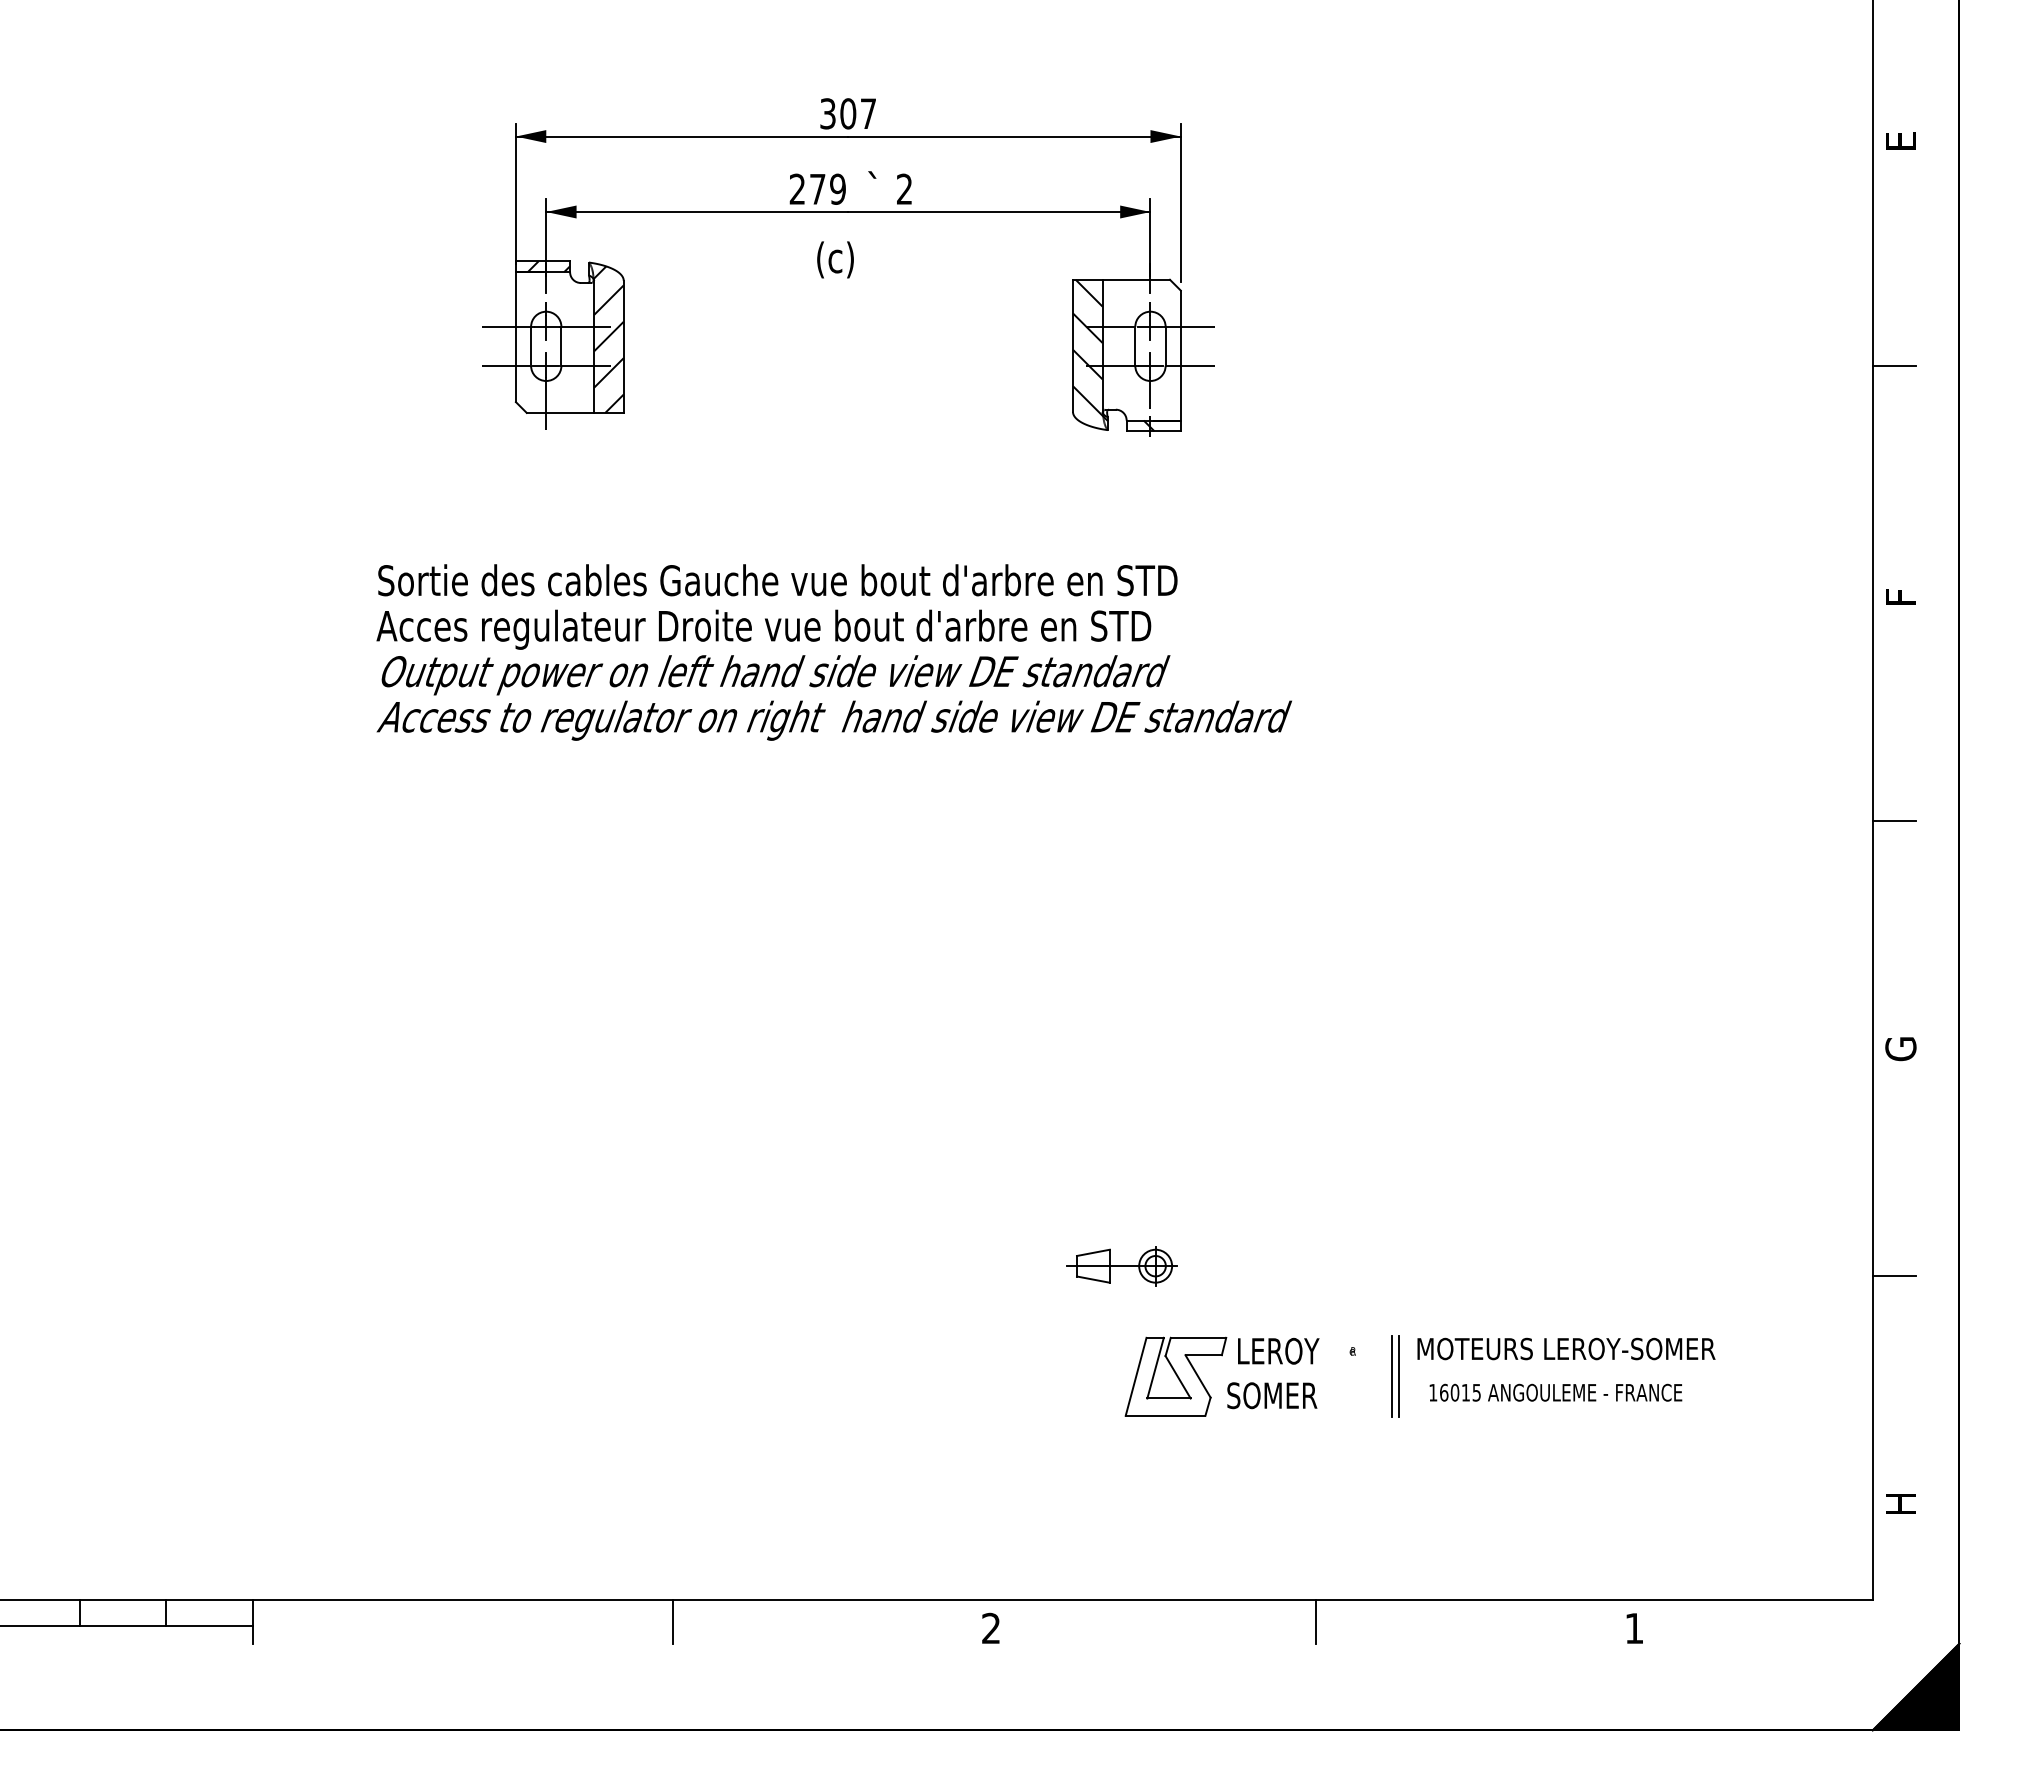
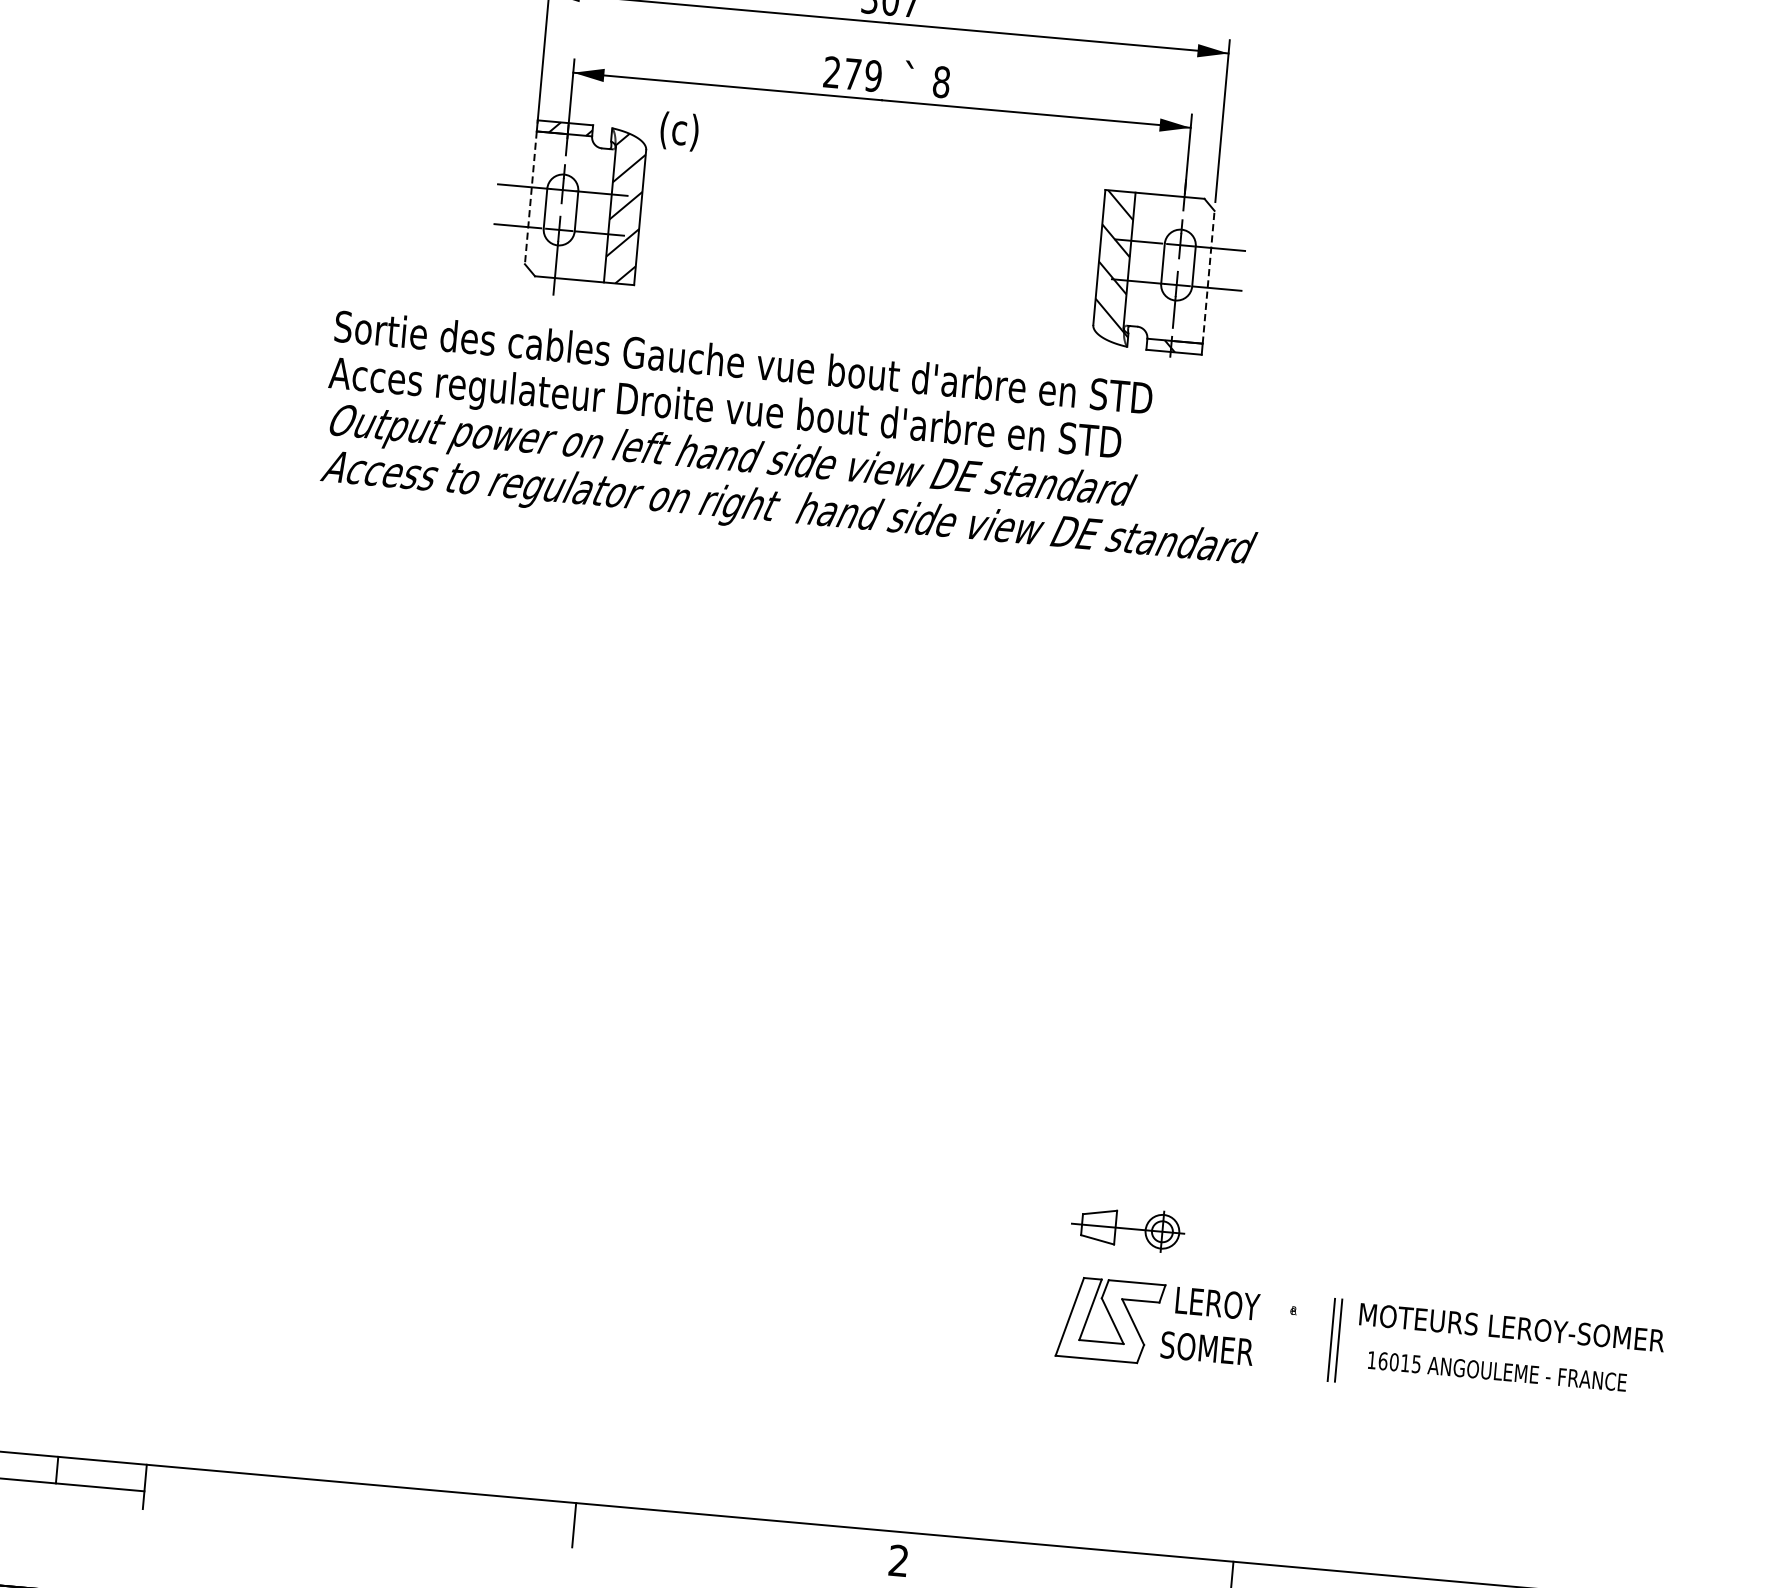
text: (904, 188) -> (941, 81), 2 -> 8
text: (835, 259) -> (679, 131), moved
line: (515, 337) -> (530, 198), solid -> dashed
line: (1180, 355) -> (1208, 277), solid -> dashed
text: (833, 652) -> (794, 441), moved
part: (1121, 1266) -> (1127, 1228), moved

